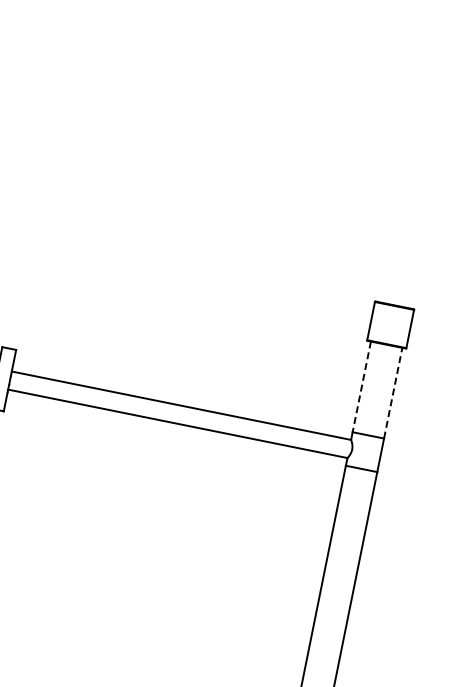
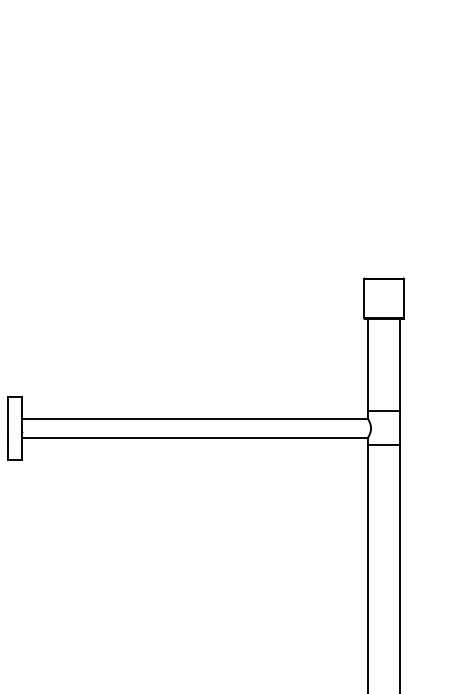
line: (362, 387) -> (368, 365), dashed -> solid
line: (393, 392) -> (400, 364), dashed -> solid

